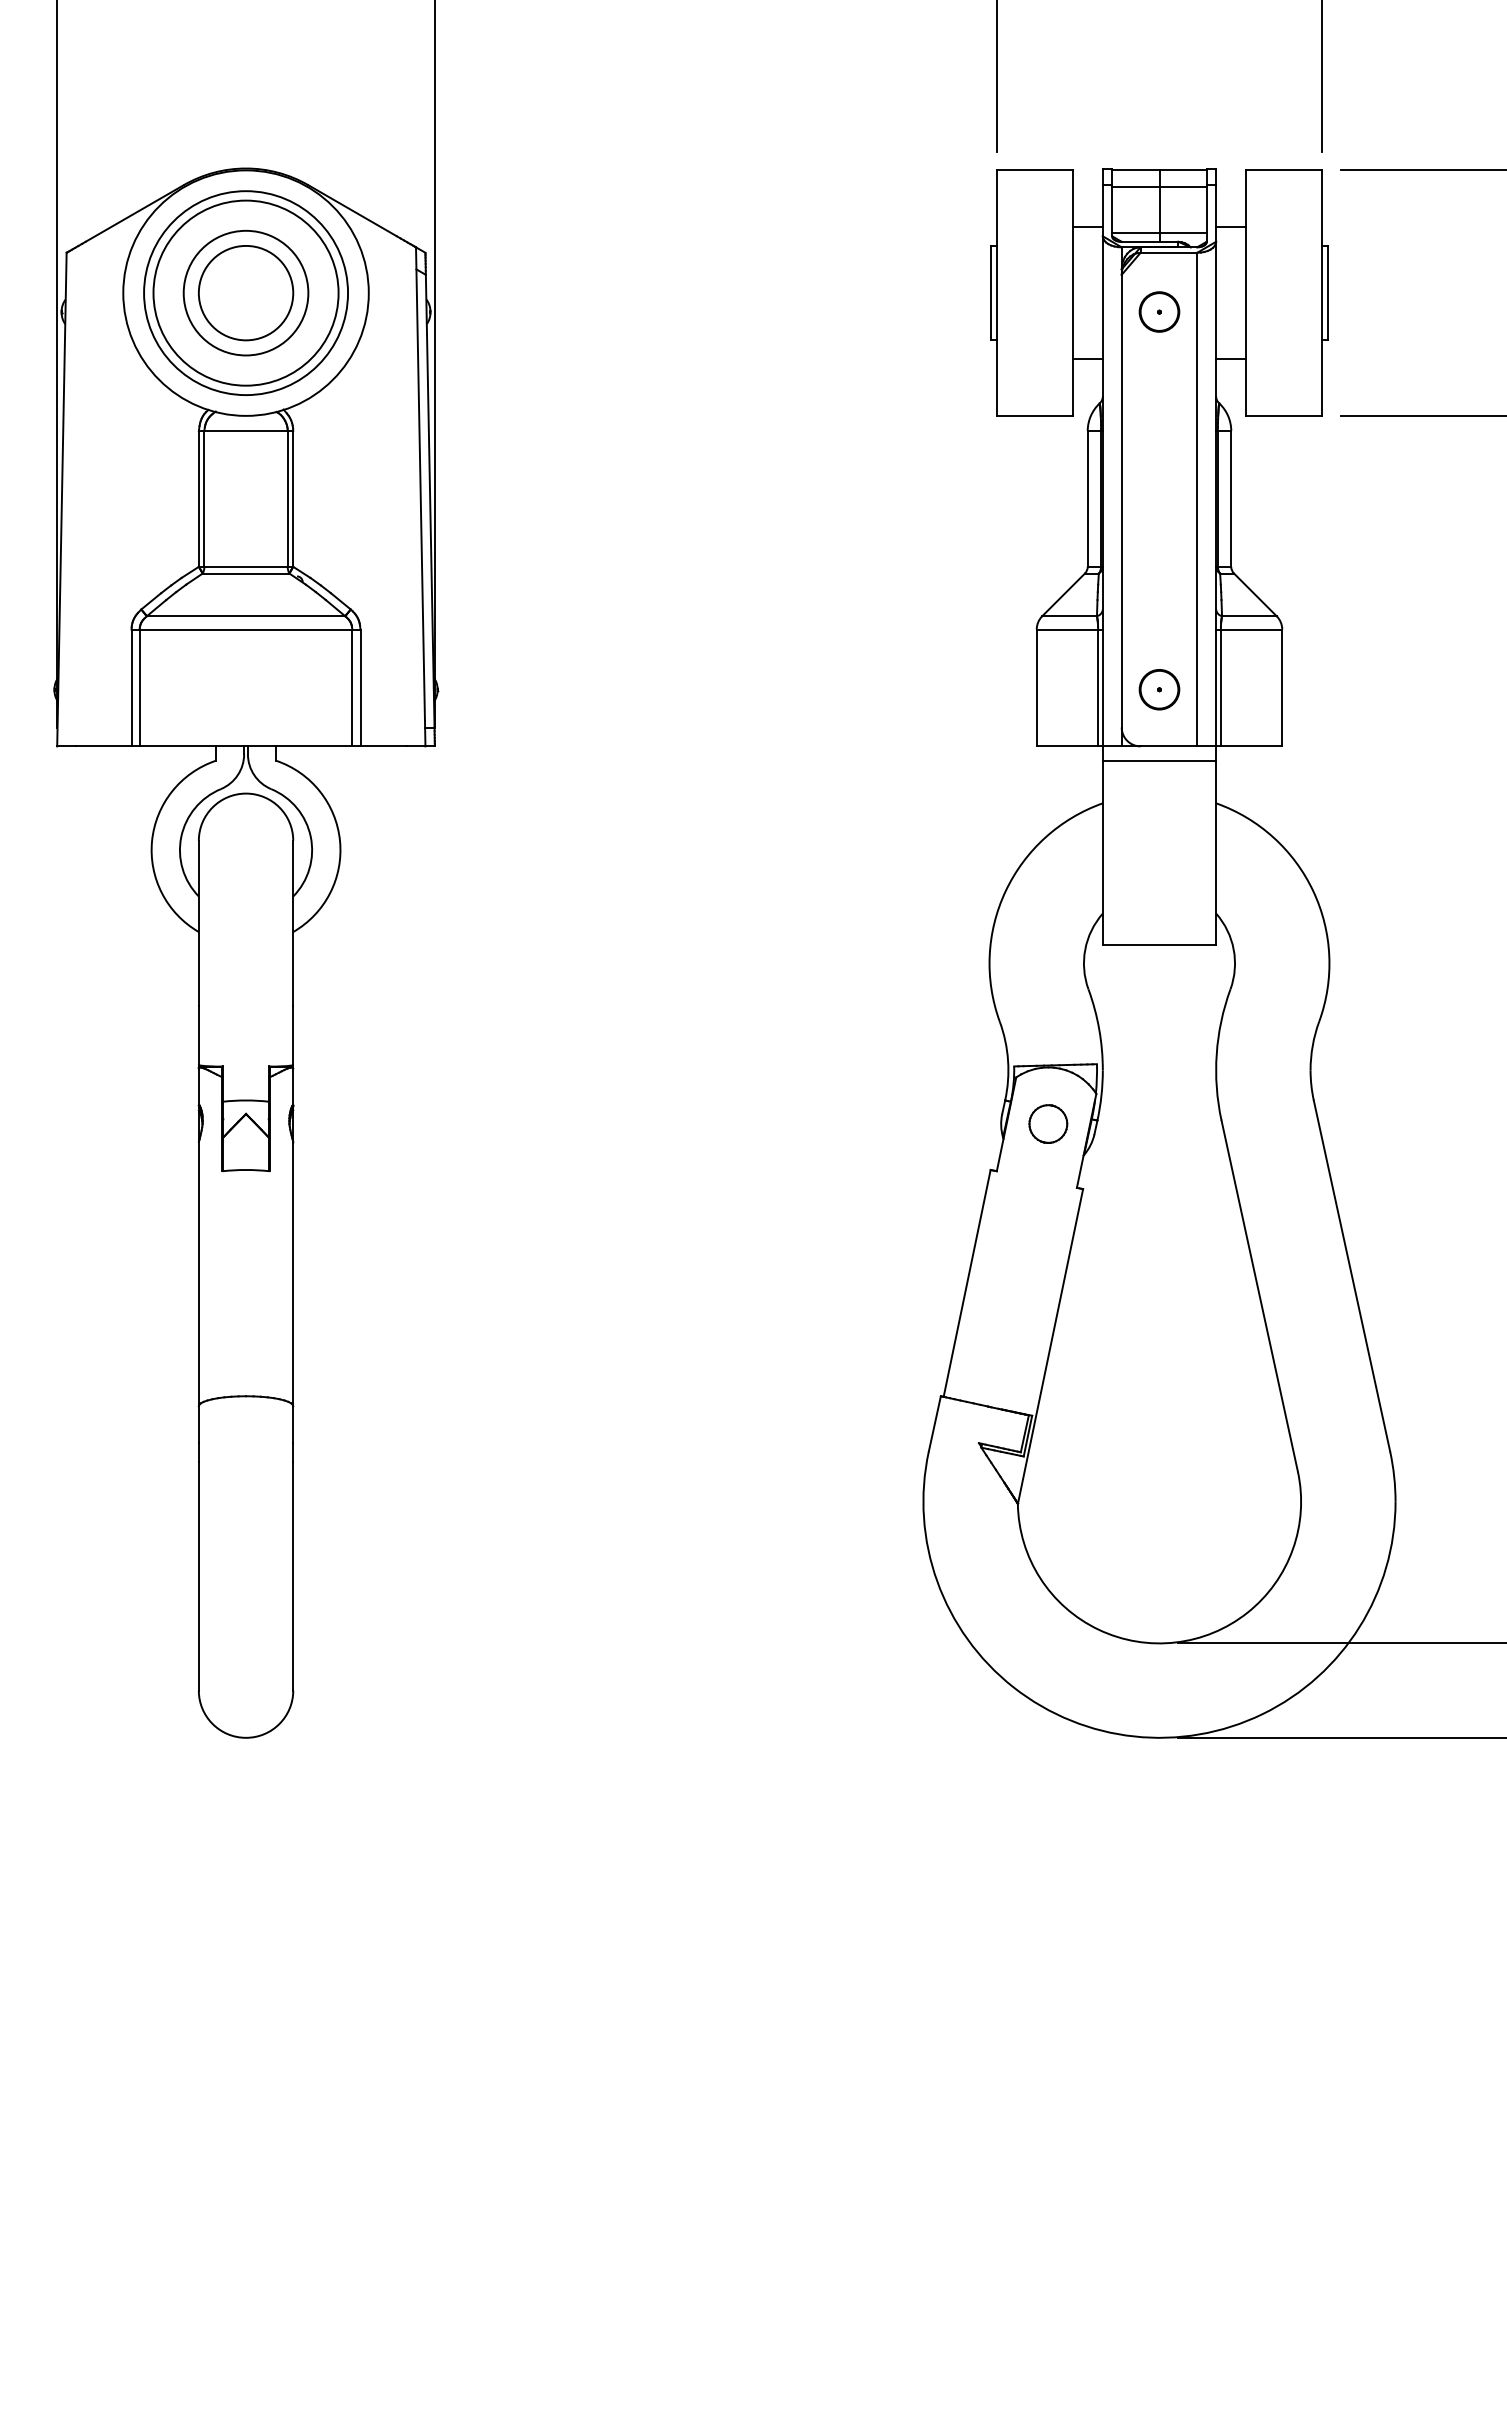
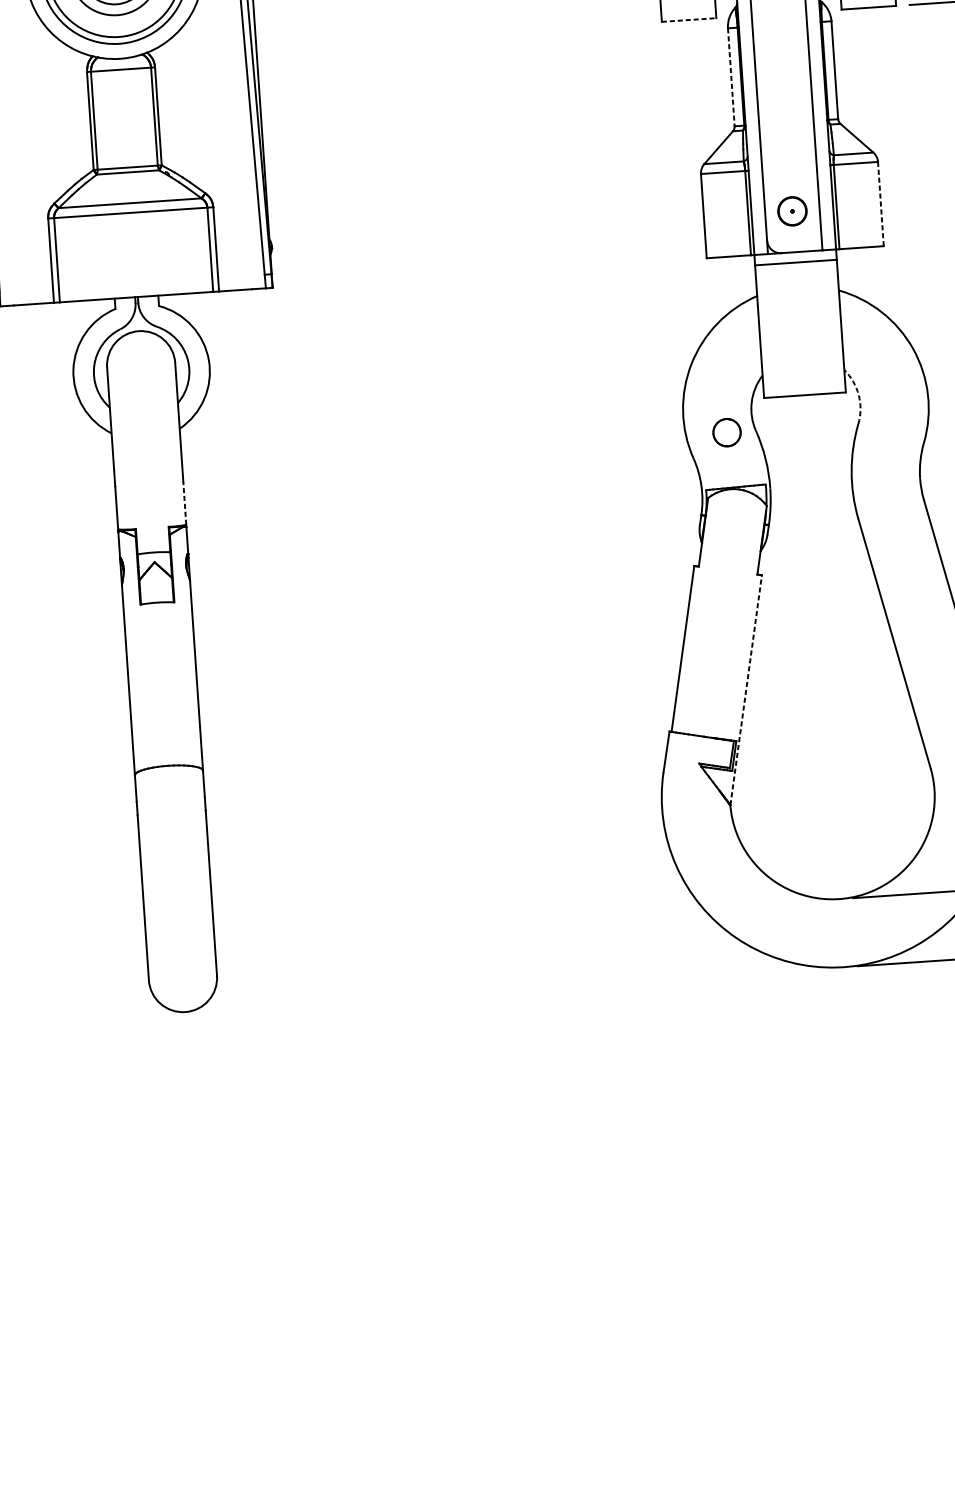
line: (1034, 415) -> (688, 19), solid -> dashed
line: (1087, 498) -> (731, 77), solid -> dashed
line: (1282, 687) -> (881, 203), solid -> dashed
arc: (1233, 949) -> (858, 395), solid -> dashed
line: (293, 1035) -> (184, 503), solid -> dashed
part: (1048, 1123) -> (727, 432), moved
line: (1050, 1346) -> (746, 690), solid -> dashed

